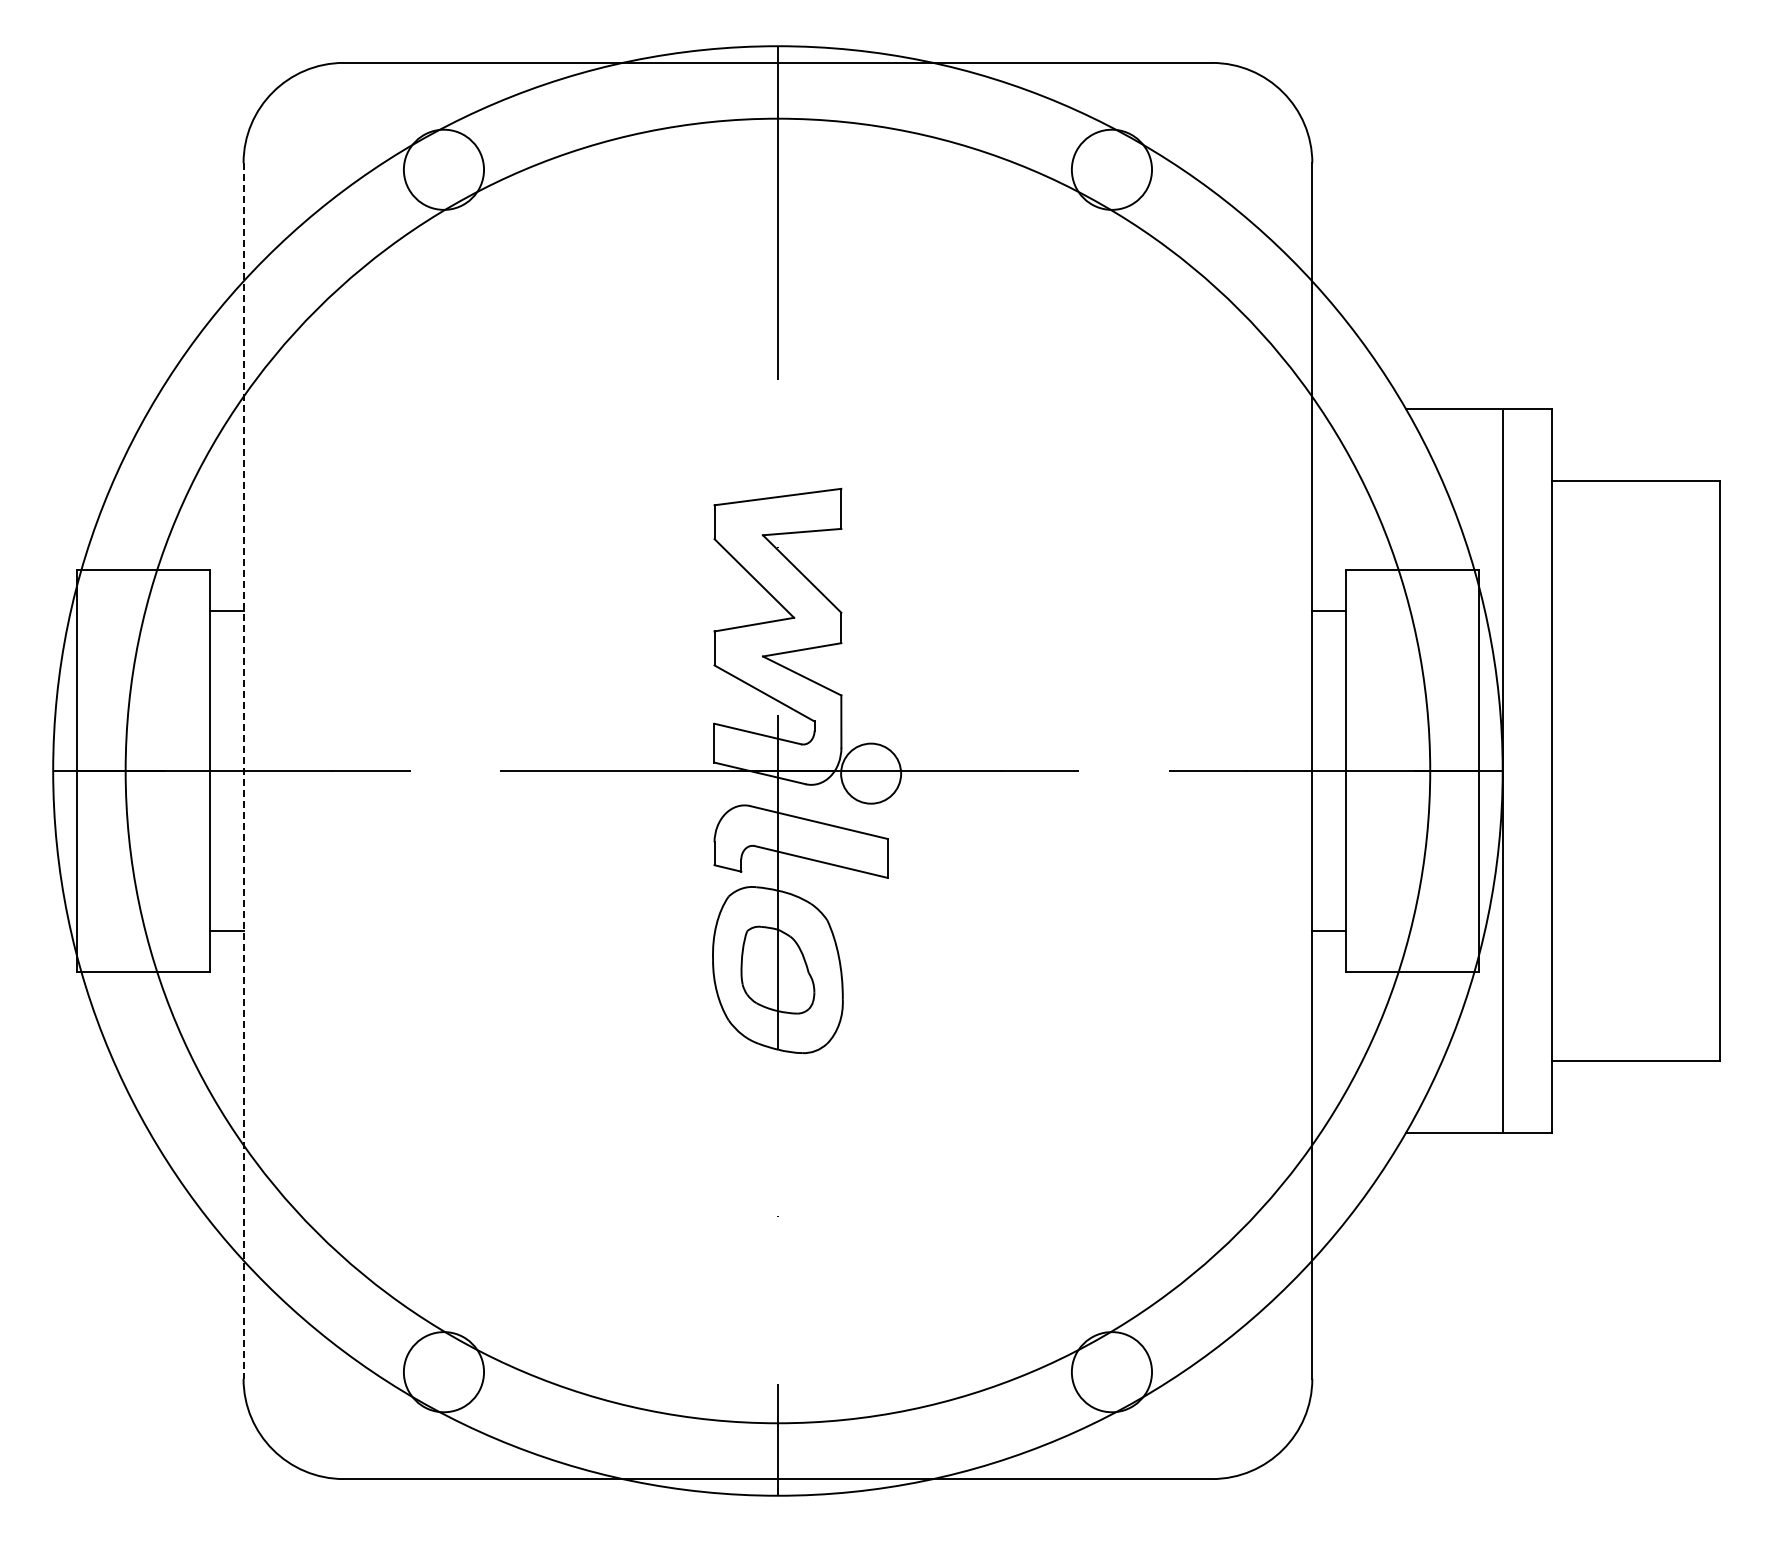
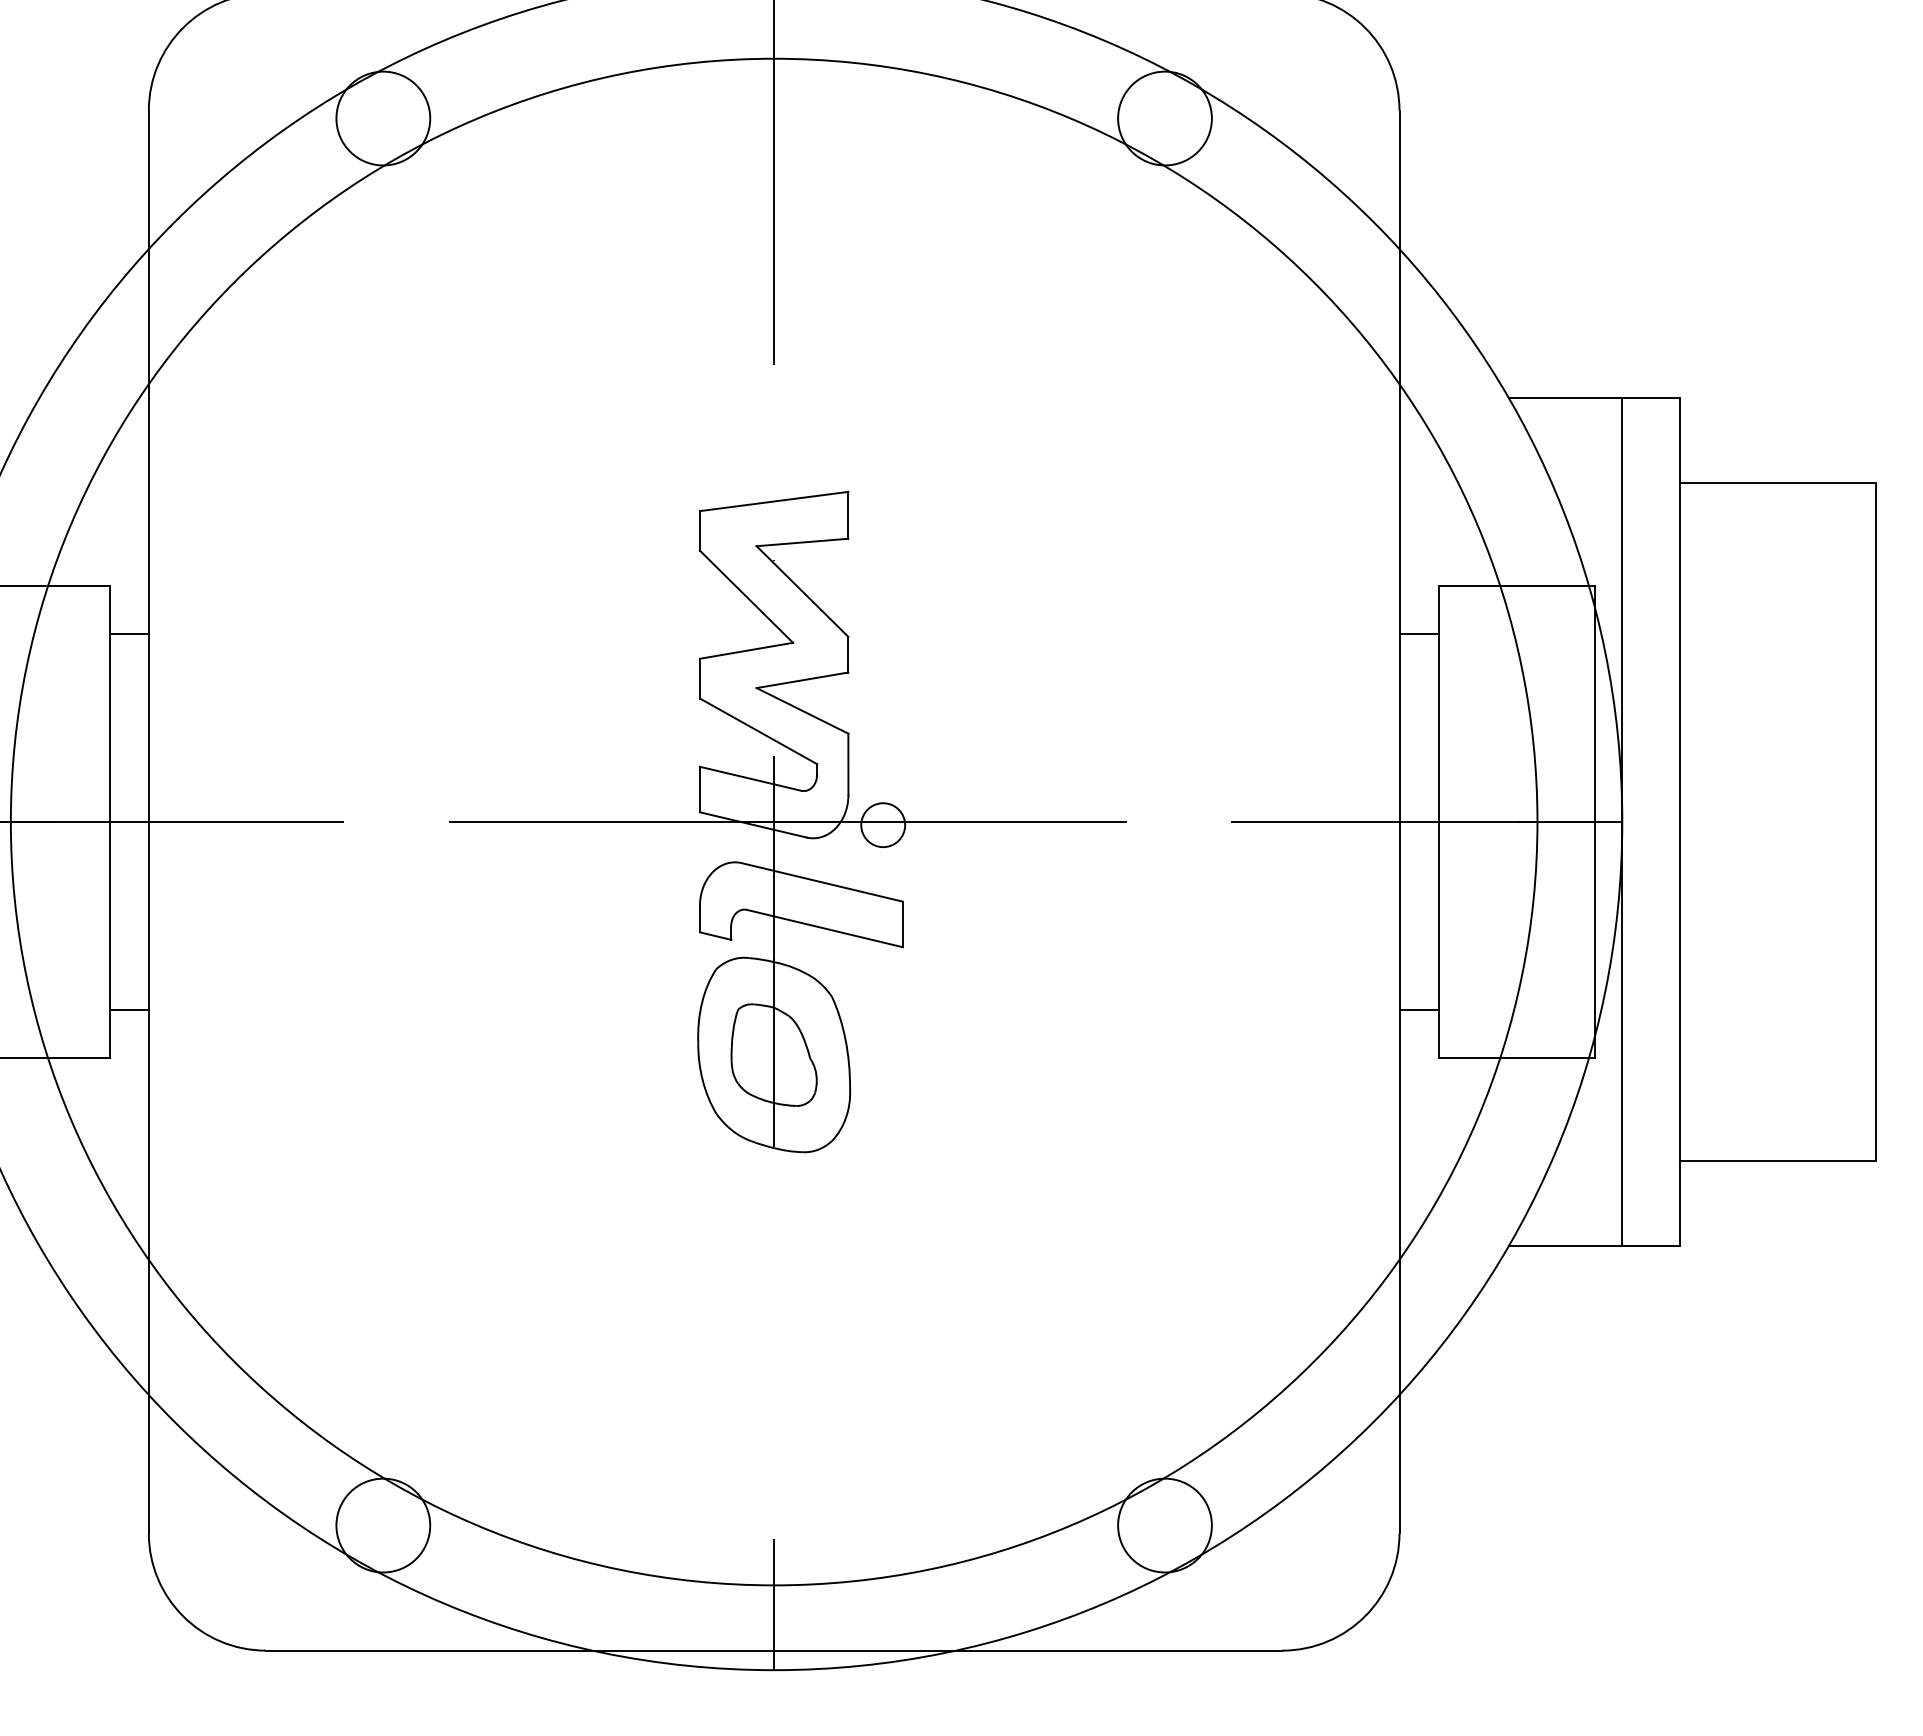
line: (243, 771) -> (148, 822), dashed -> solid
circle: (870, 773) -> (882, 824), size x0.62

